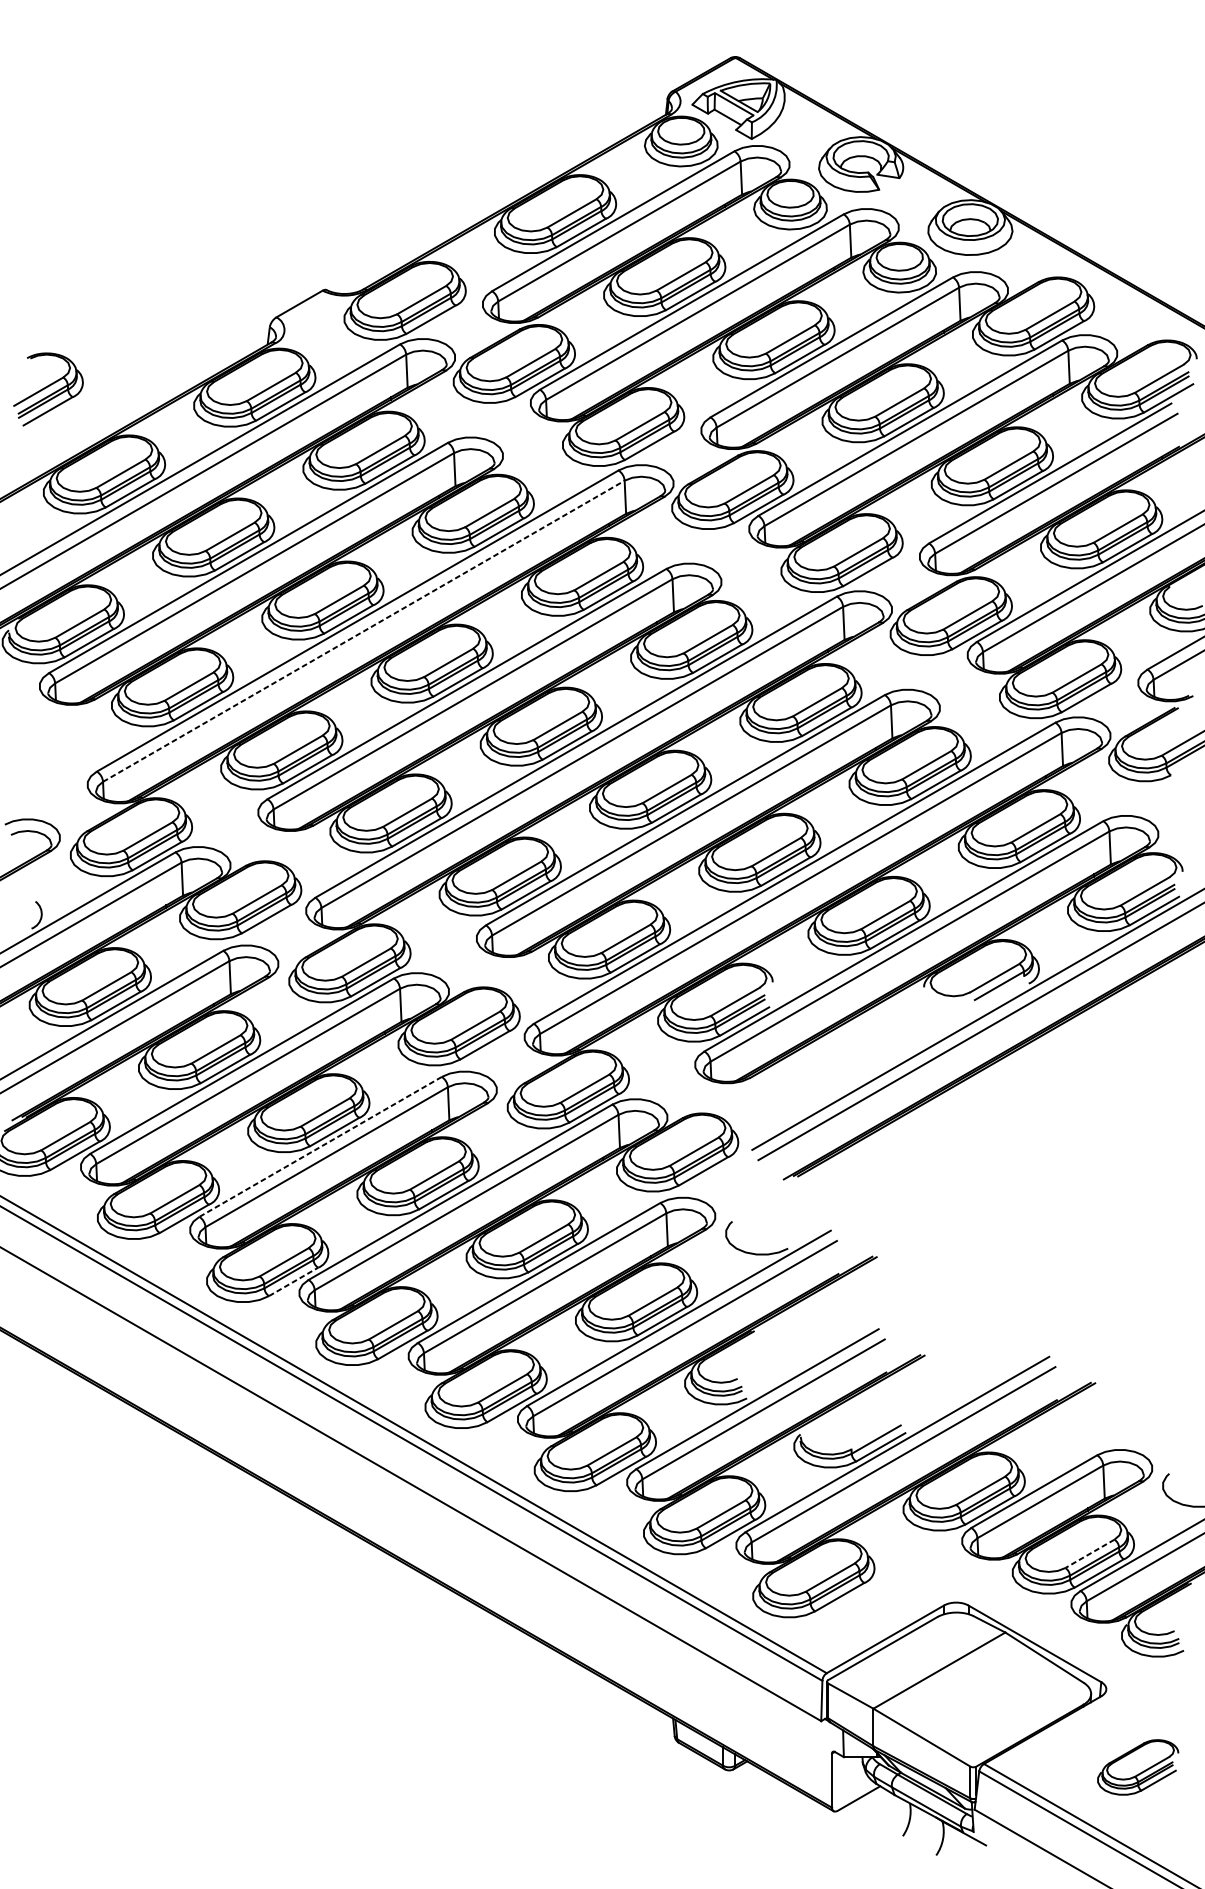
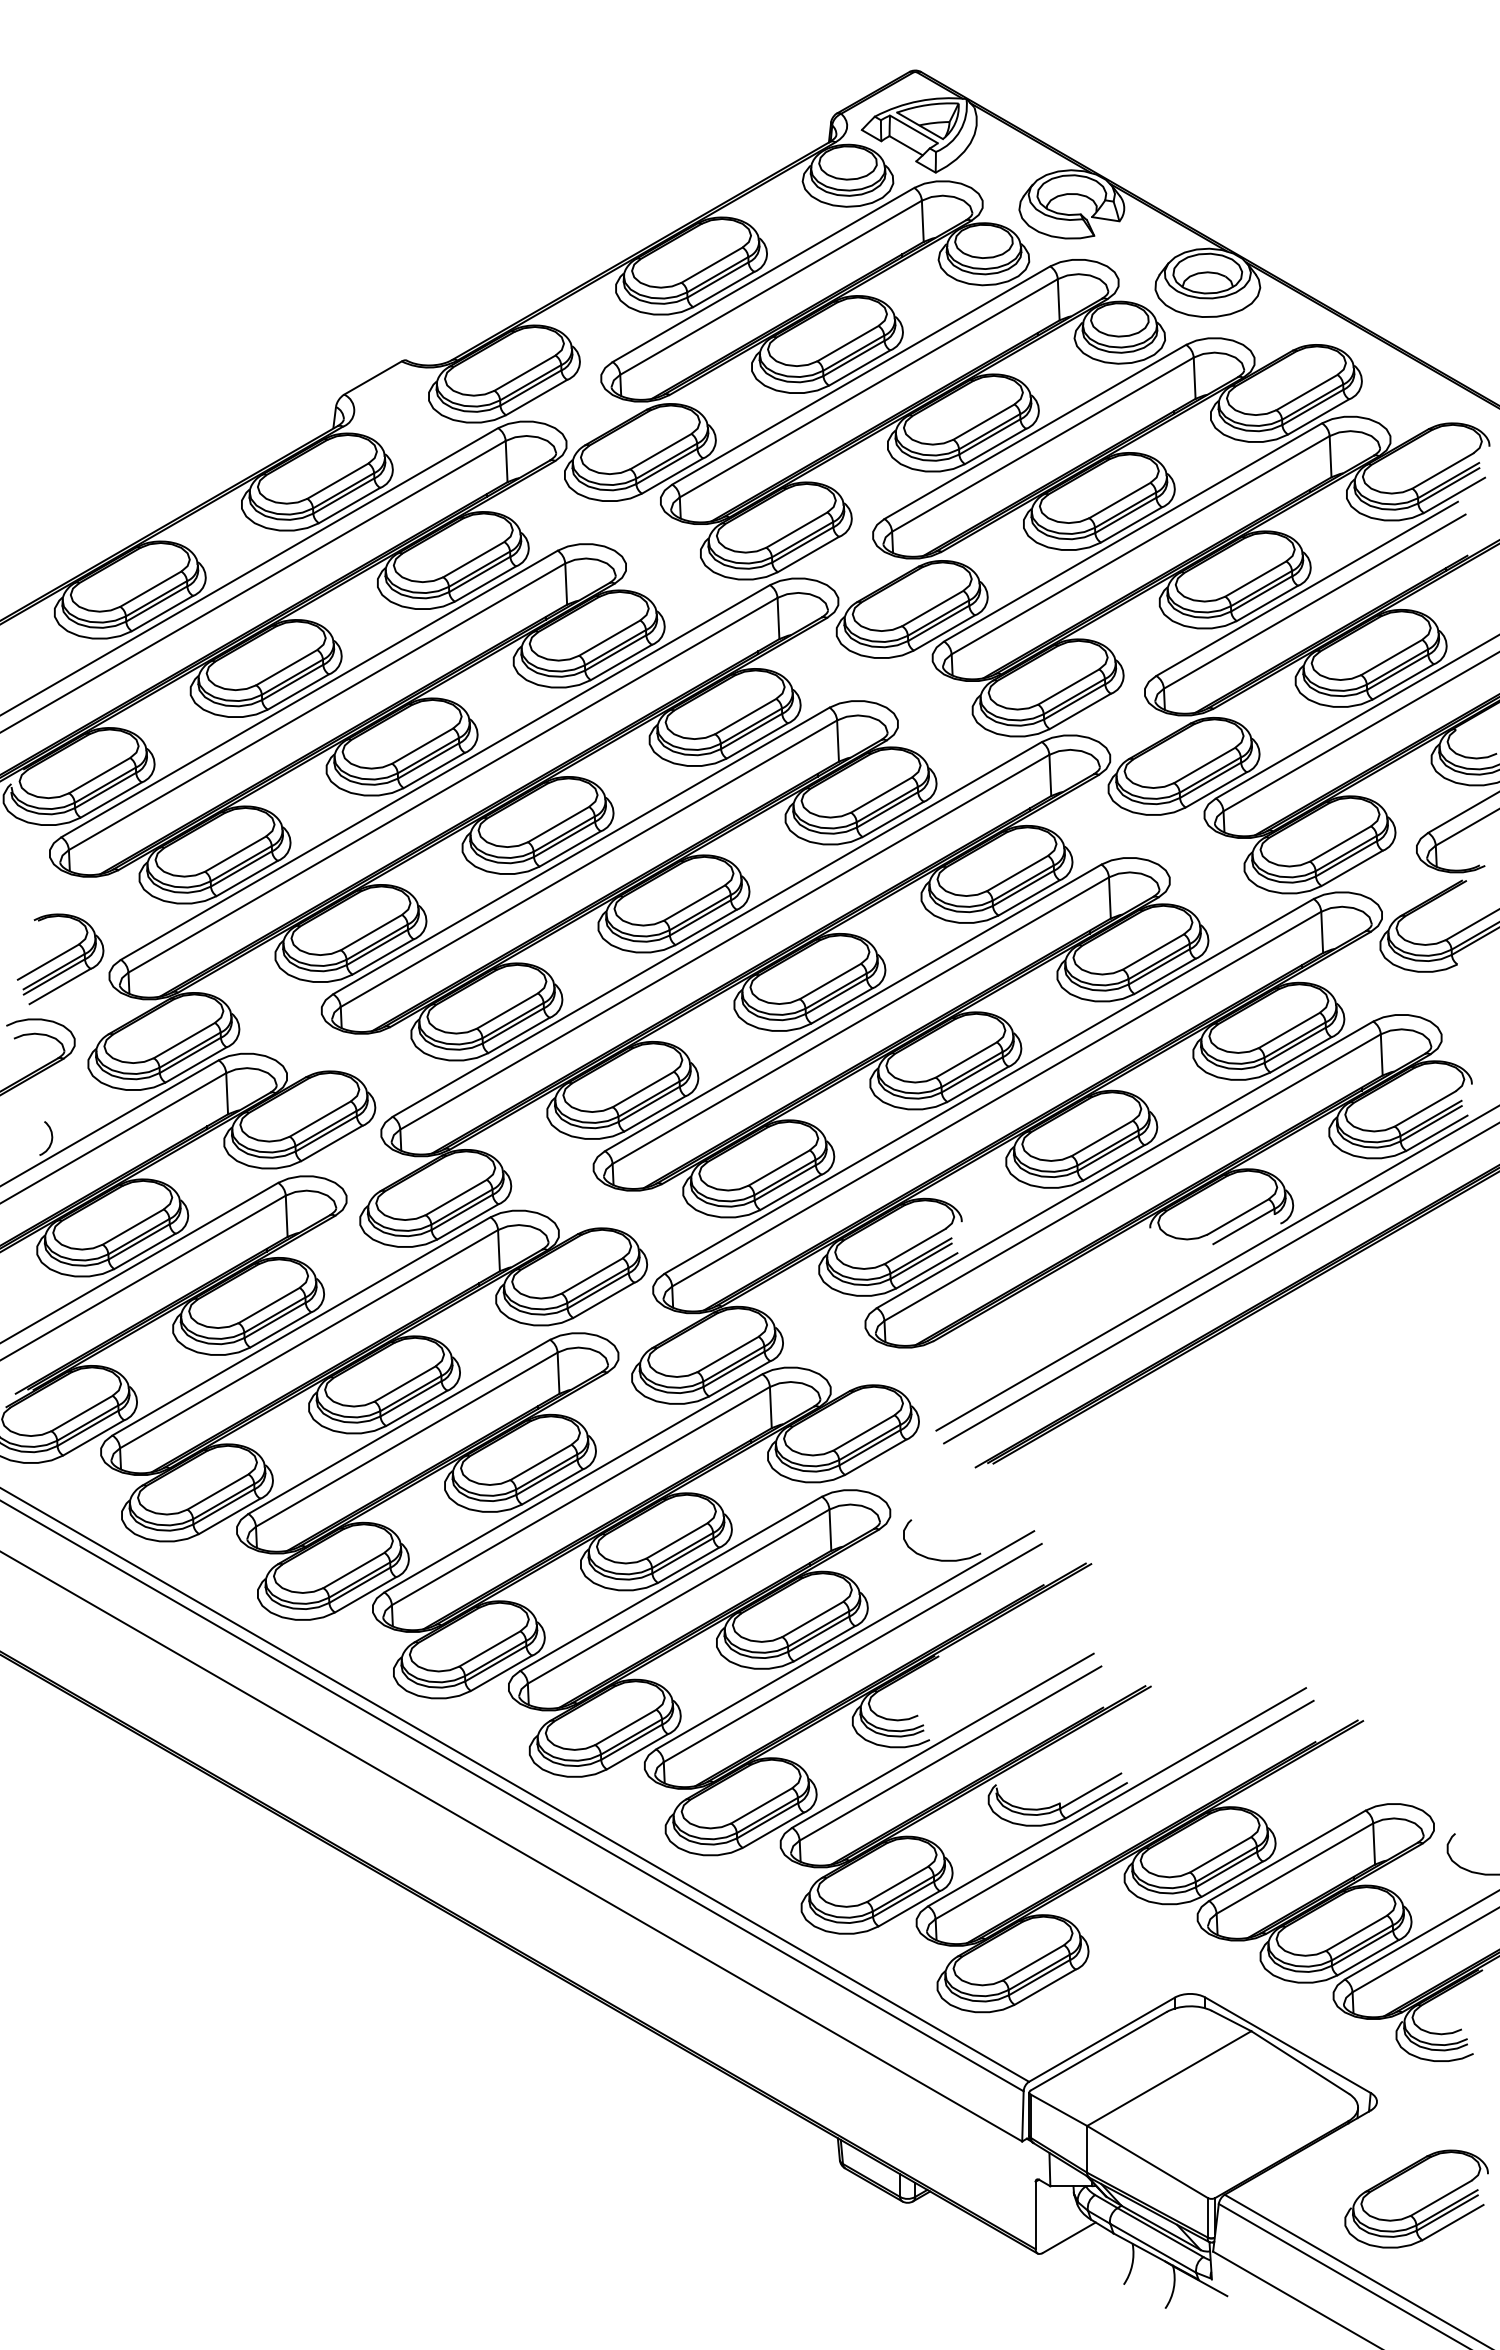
part: (48, 389) -> (60, 959), moved
line: (364, 631) -> (453, 785), dashed -> solid
line: (320, 1147) -> (398, 1427), dashed -> solid
line: (294, 1281) -> (366, 1594), dashed -> solid
line: (1089, 1554) -> (1356, 1933), dashed -> solid
part: (1138, 1766) -> (1416, 2198), size x1.43

